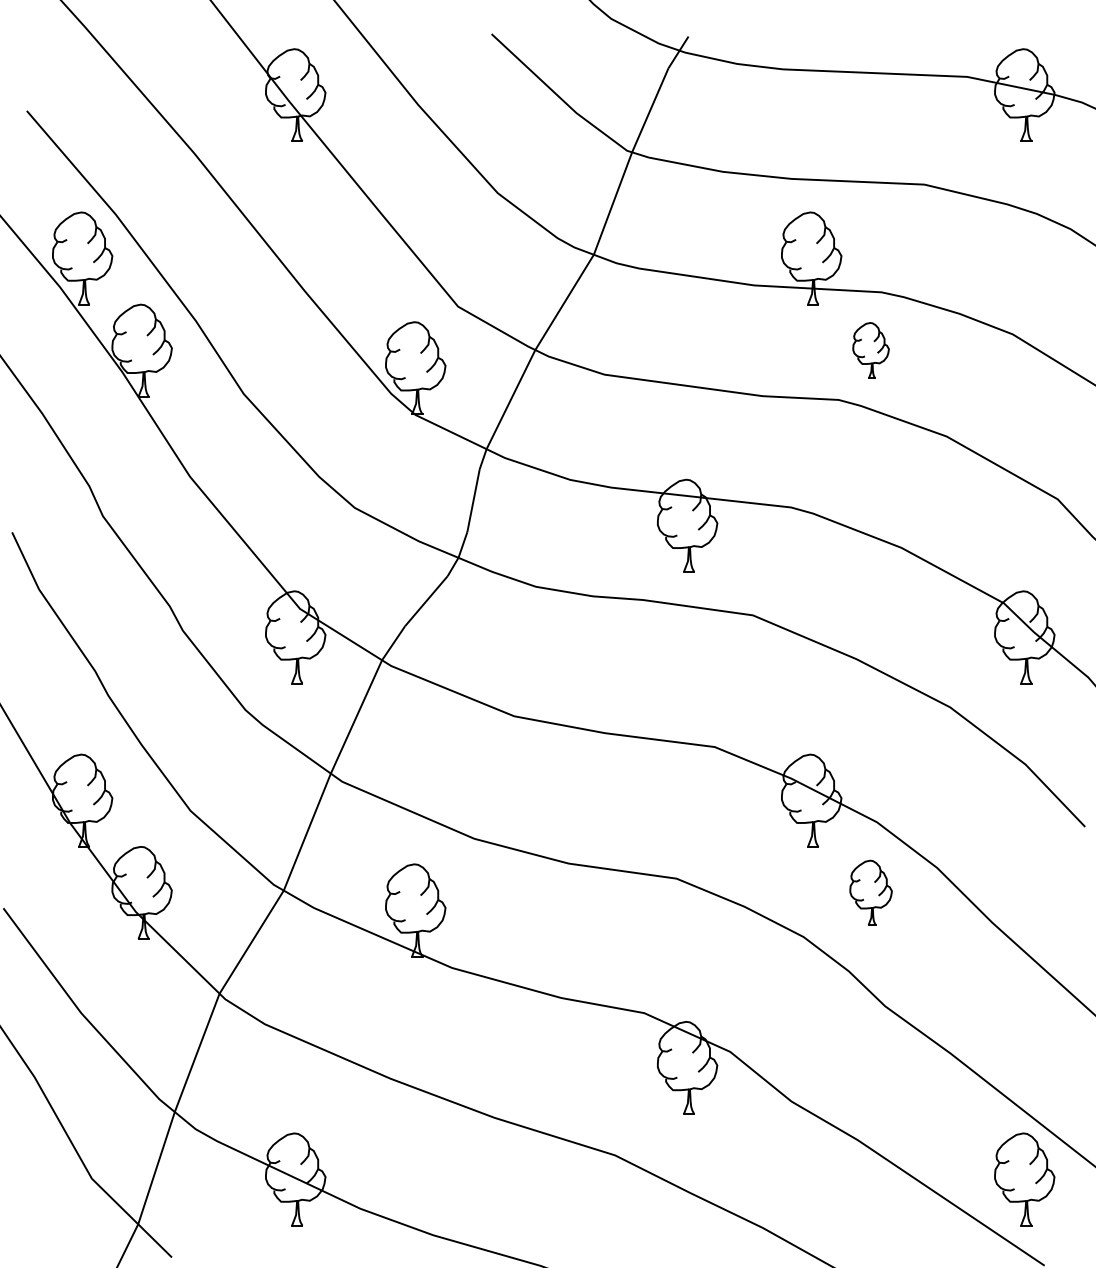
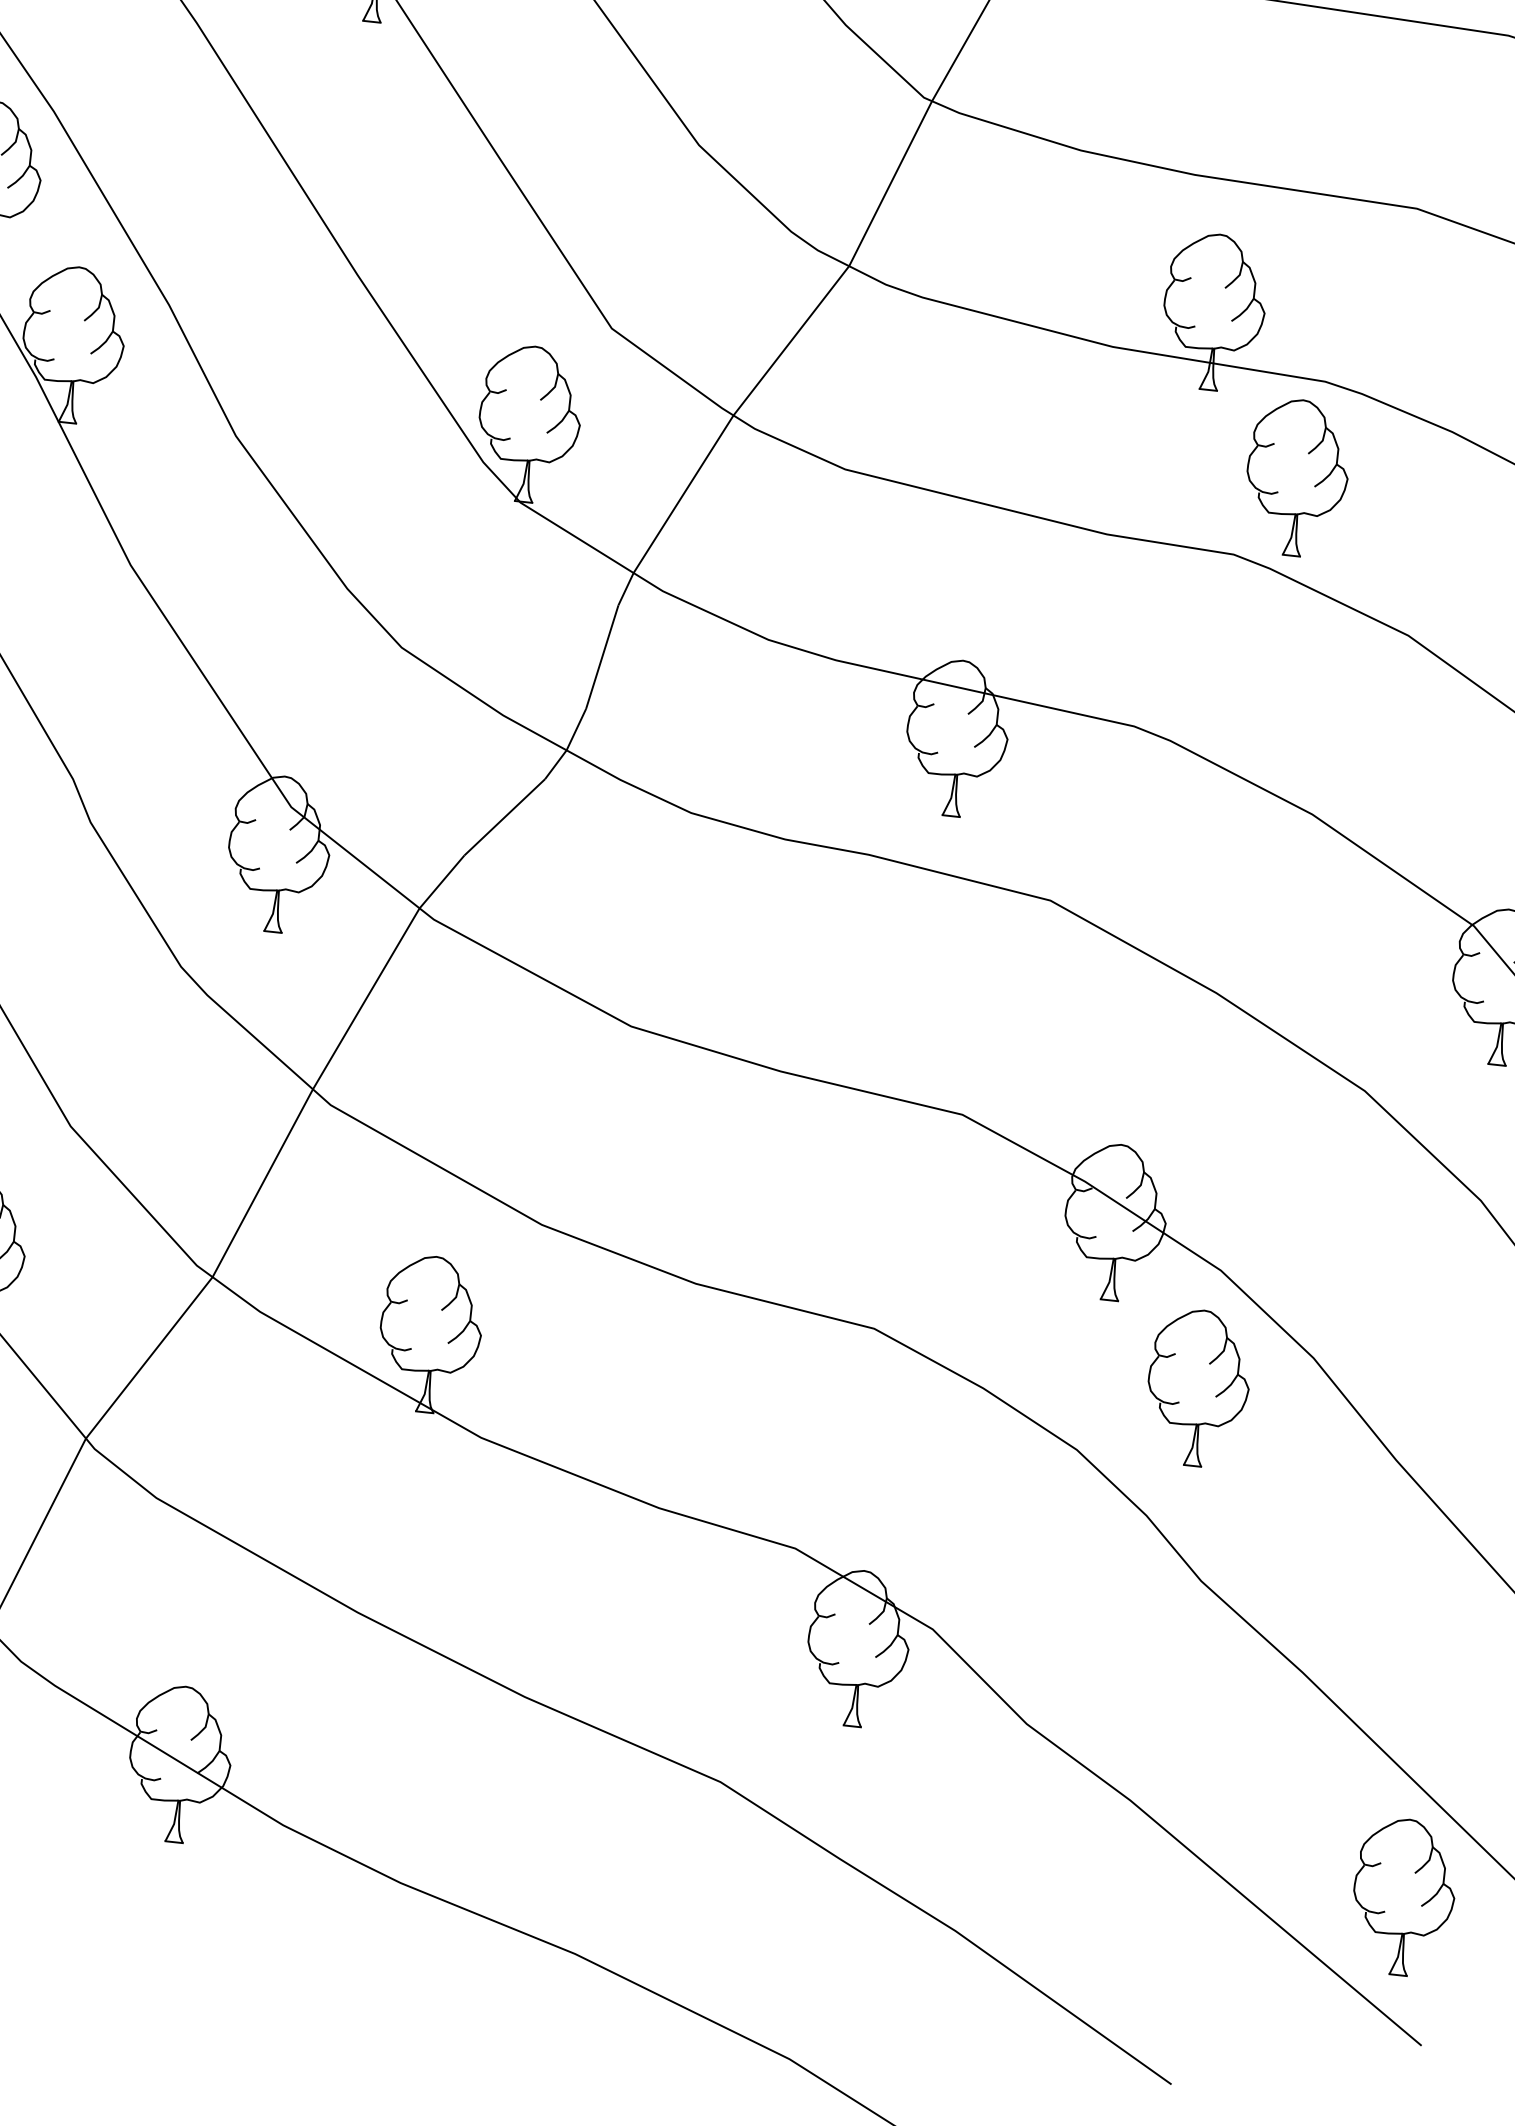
part: (870, 350) -> (1296, 477), size x1.67
part: (870, 892) -> (1197, 1387), size x1.43

